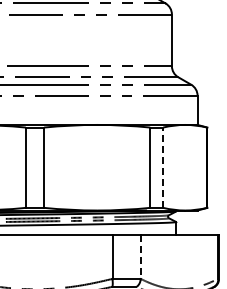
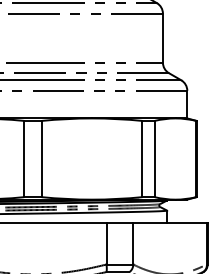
line: (163, 167) -> (154, 158), dashed -> solid
line: (140, 256) -> (133, 243), dashed -> solid

